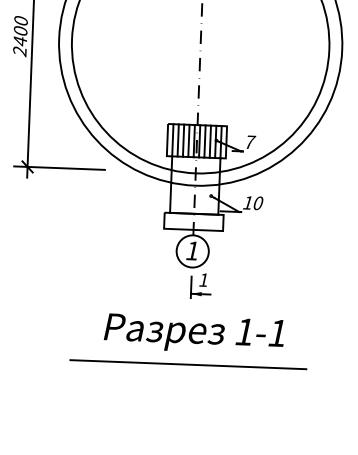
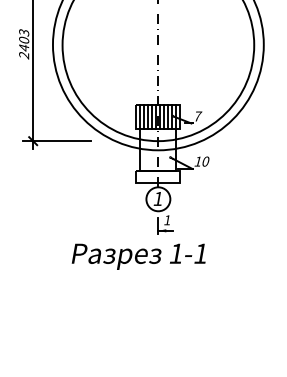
text: (21, 20) -> (24, 32), 2400 -> 2403
text: (193, 333) -> (138, 256), moved
line: (188, 364) -> (158, 283), removed

